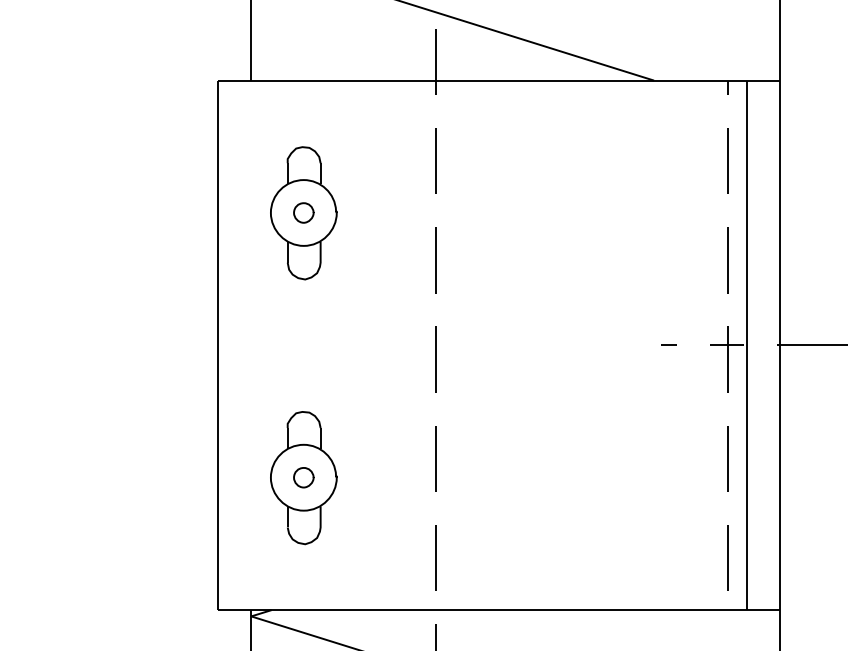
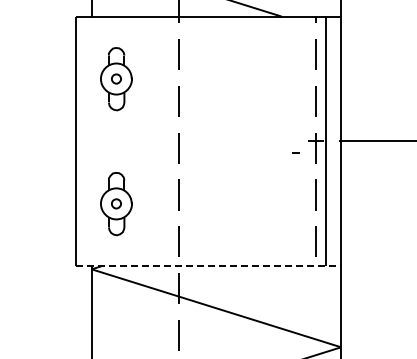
part: (668, 343) -> (295, 152), moved
line: (498, 610) -> (208, 266), solid -> dashed

